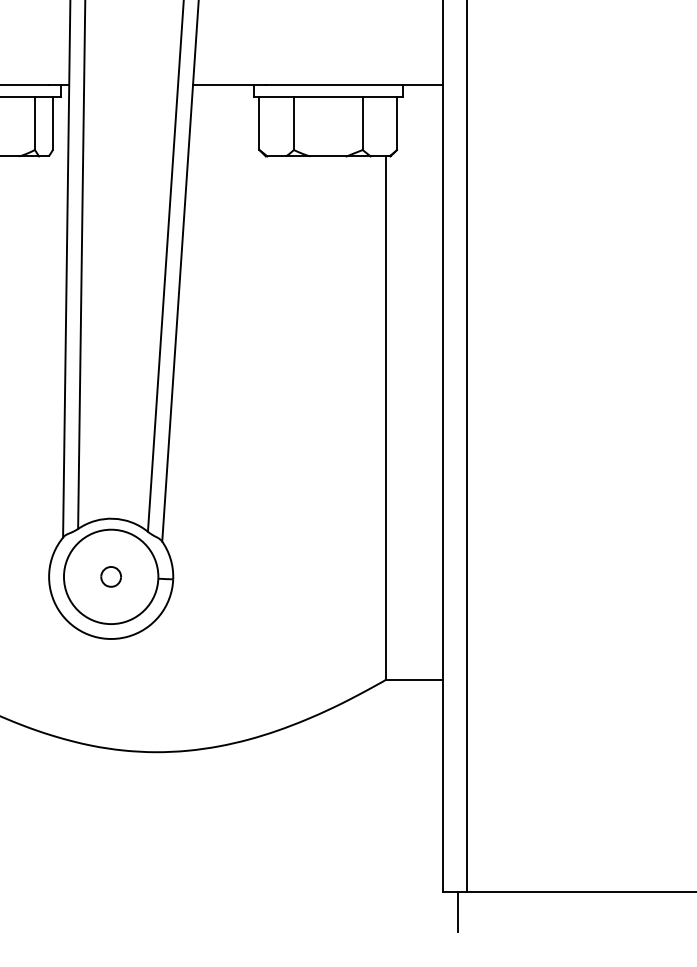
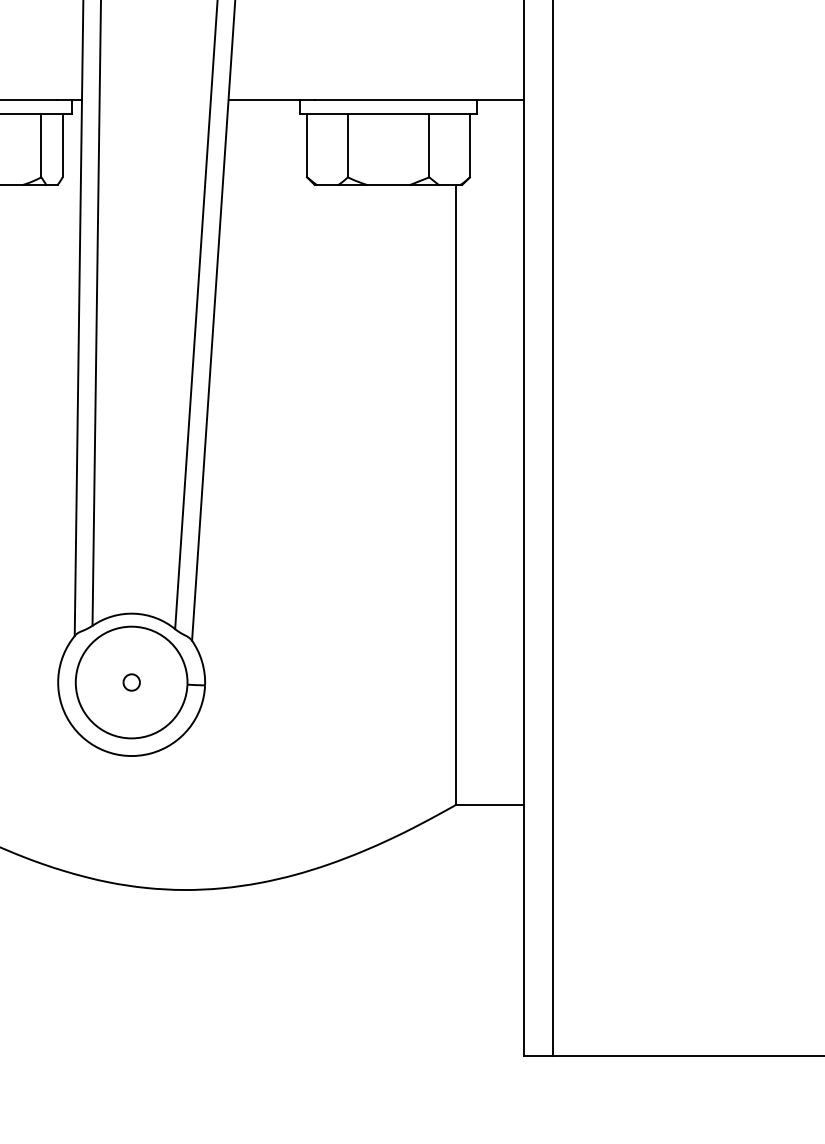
part: (111, 576) -> (131, 682), size x0.7
line: (457, 911) -> (541, 1078), removed

